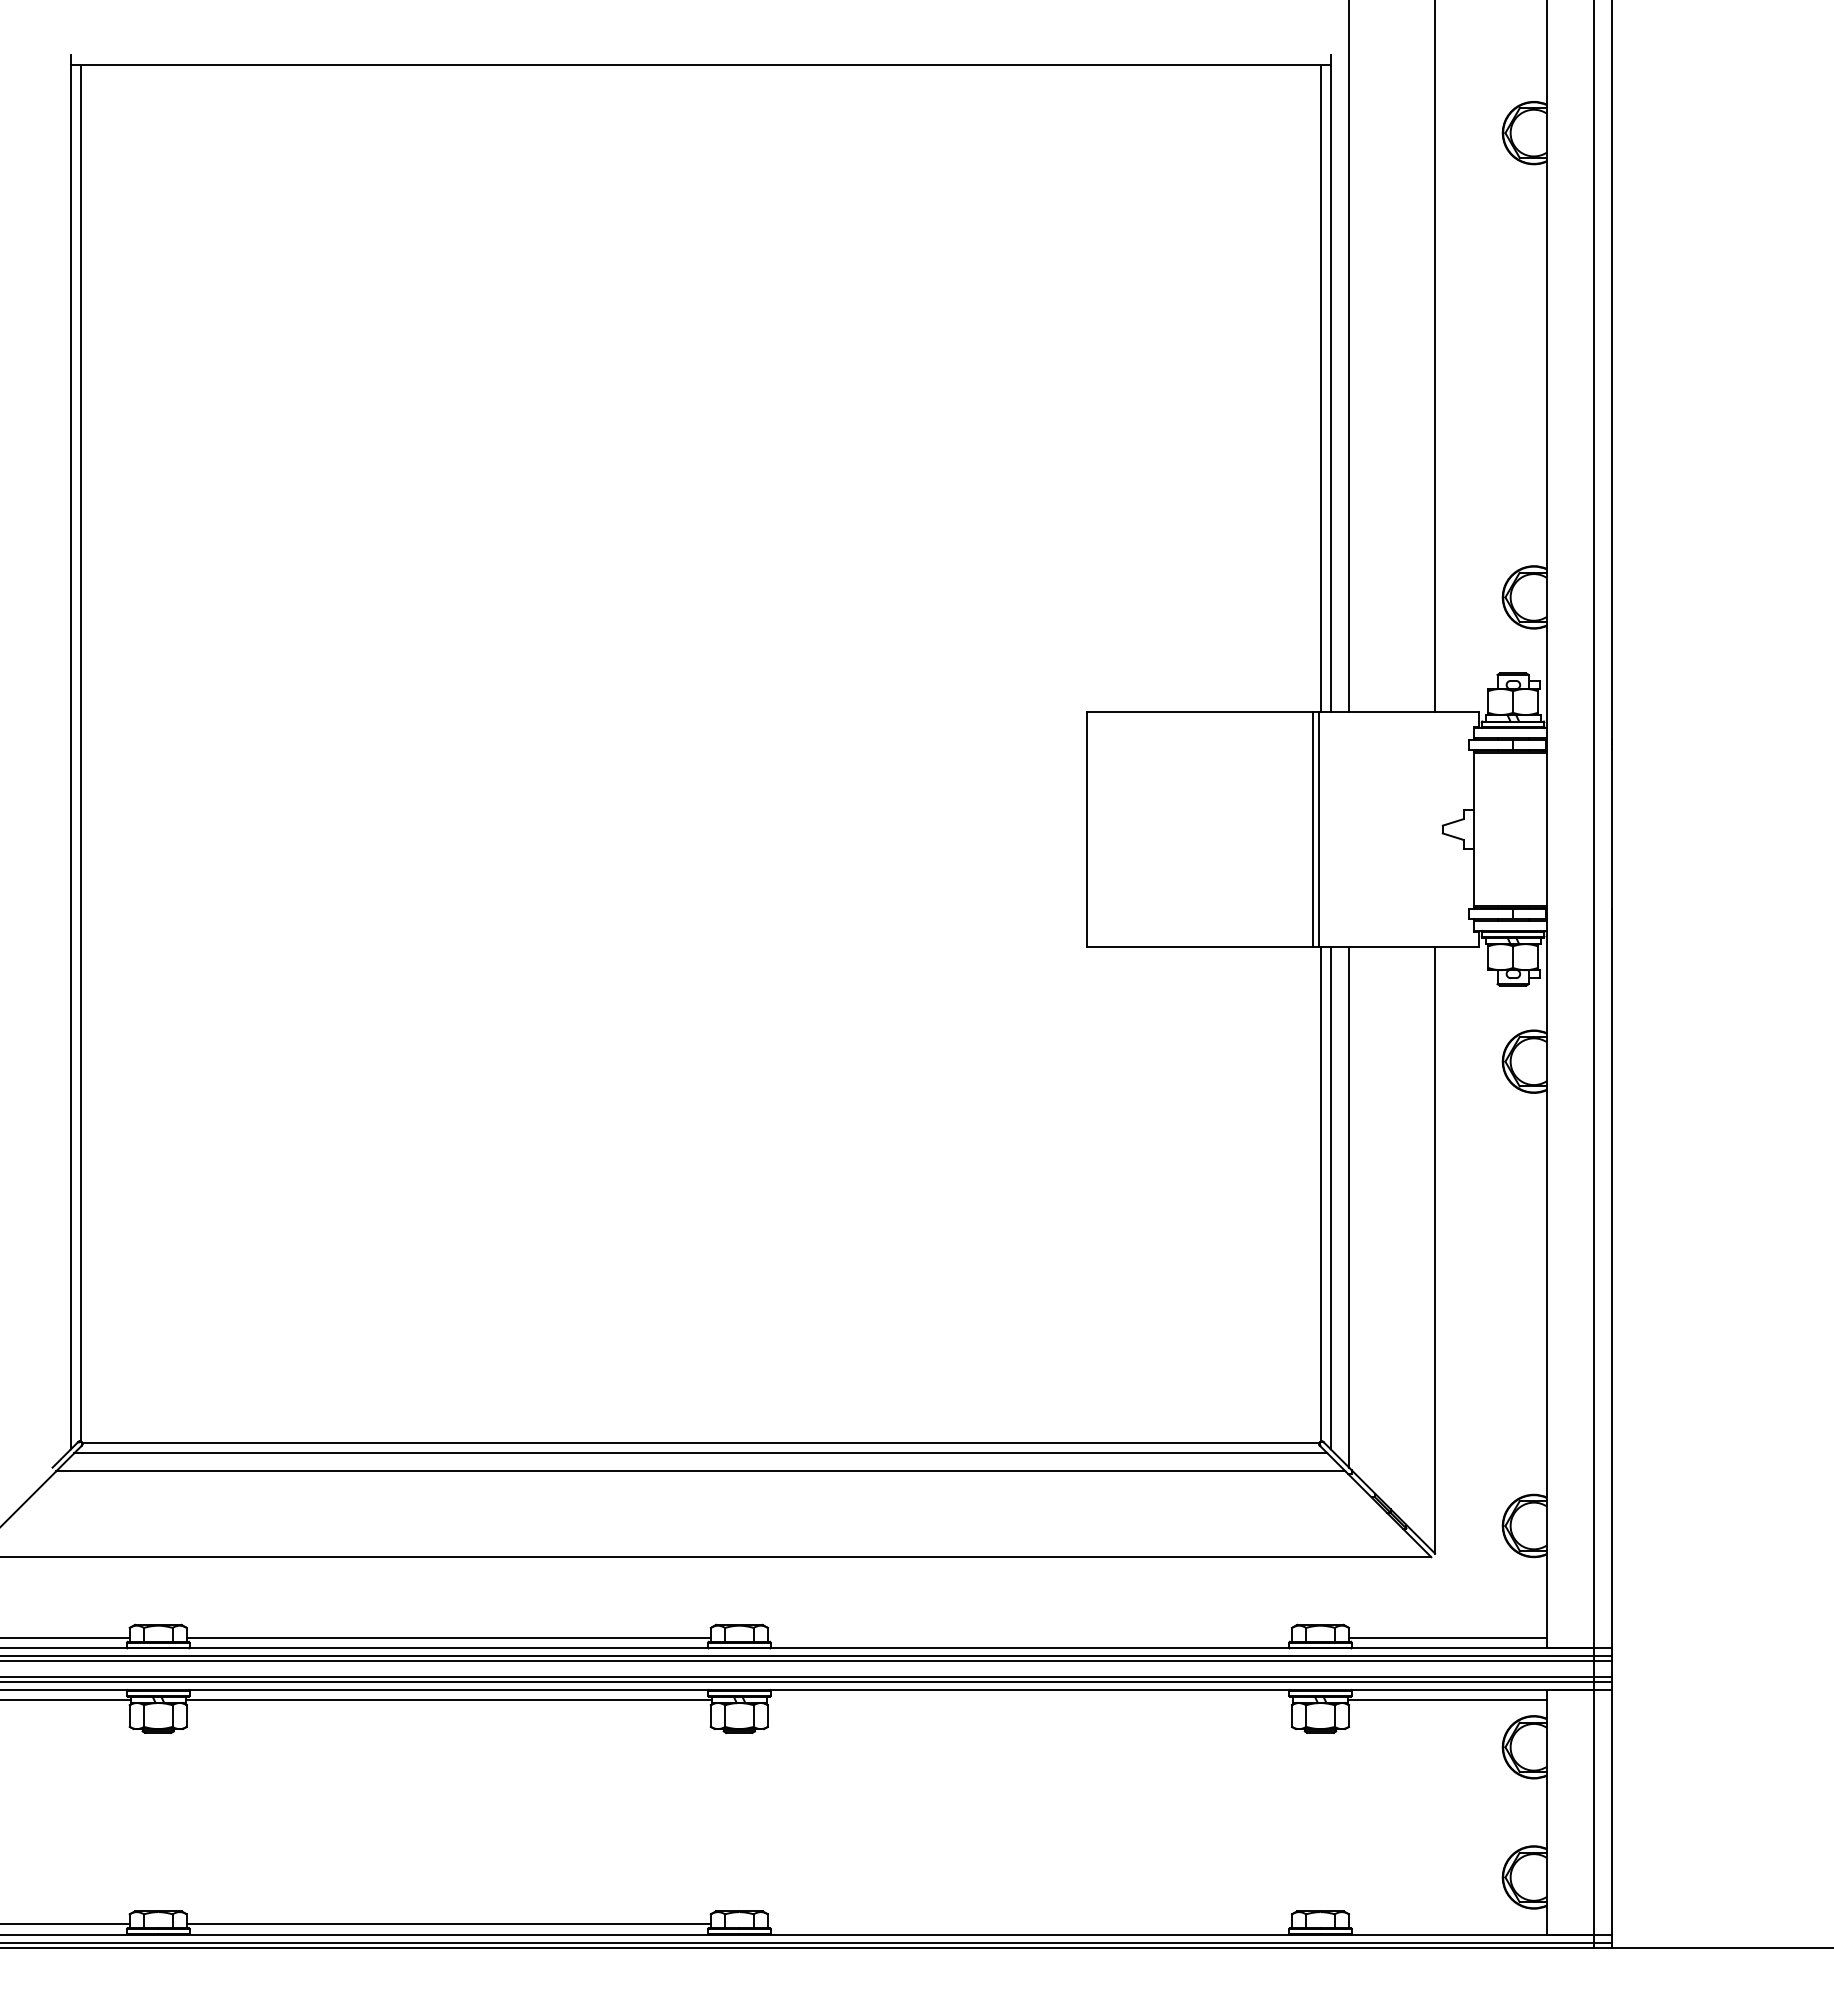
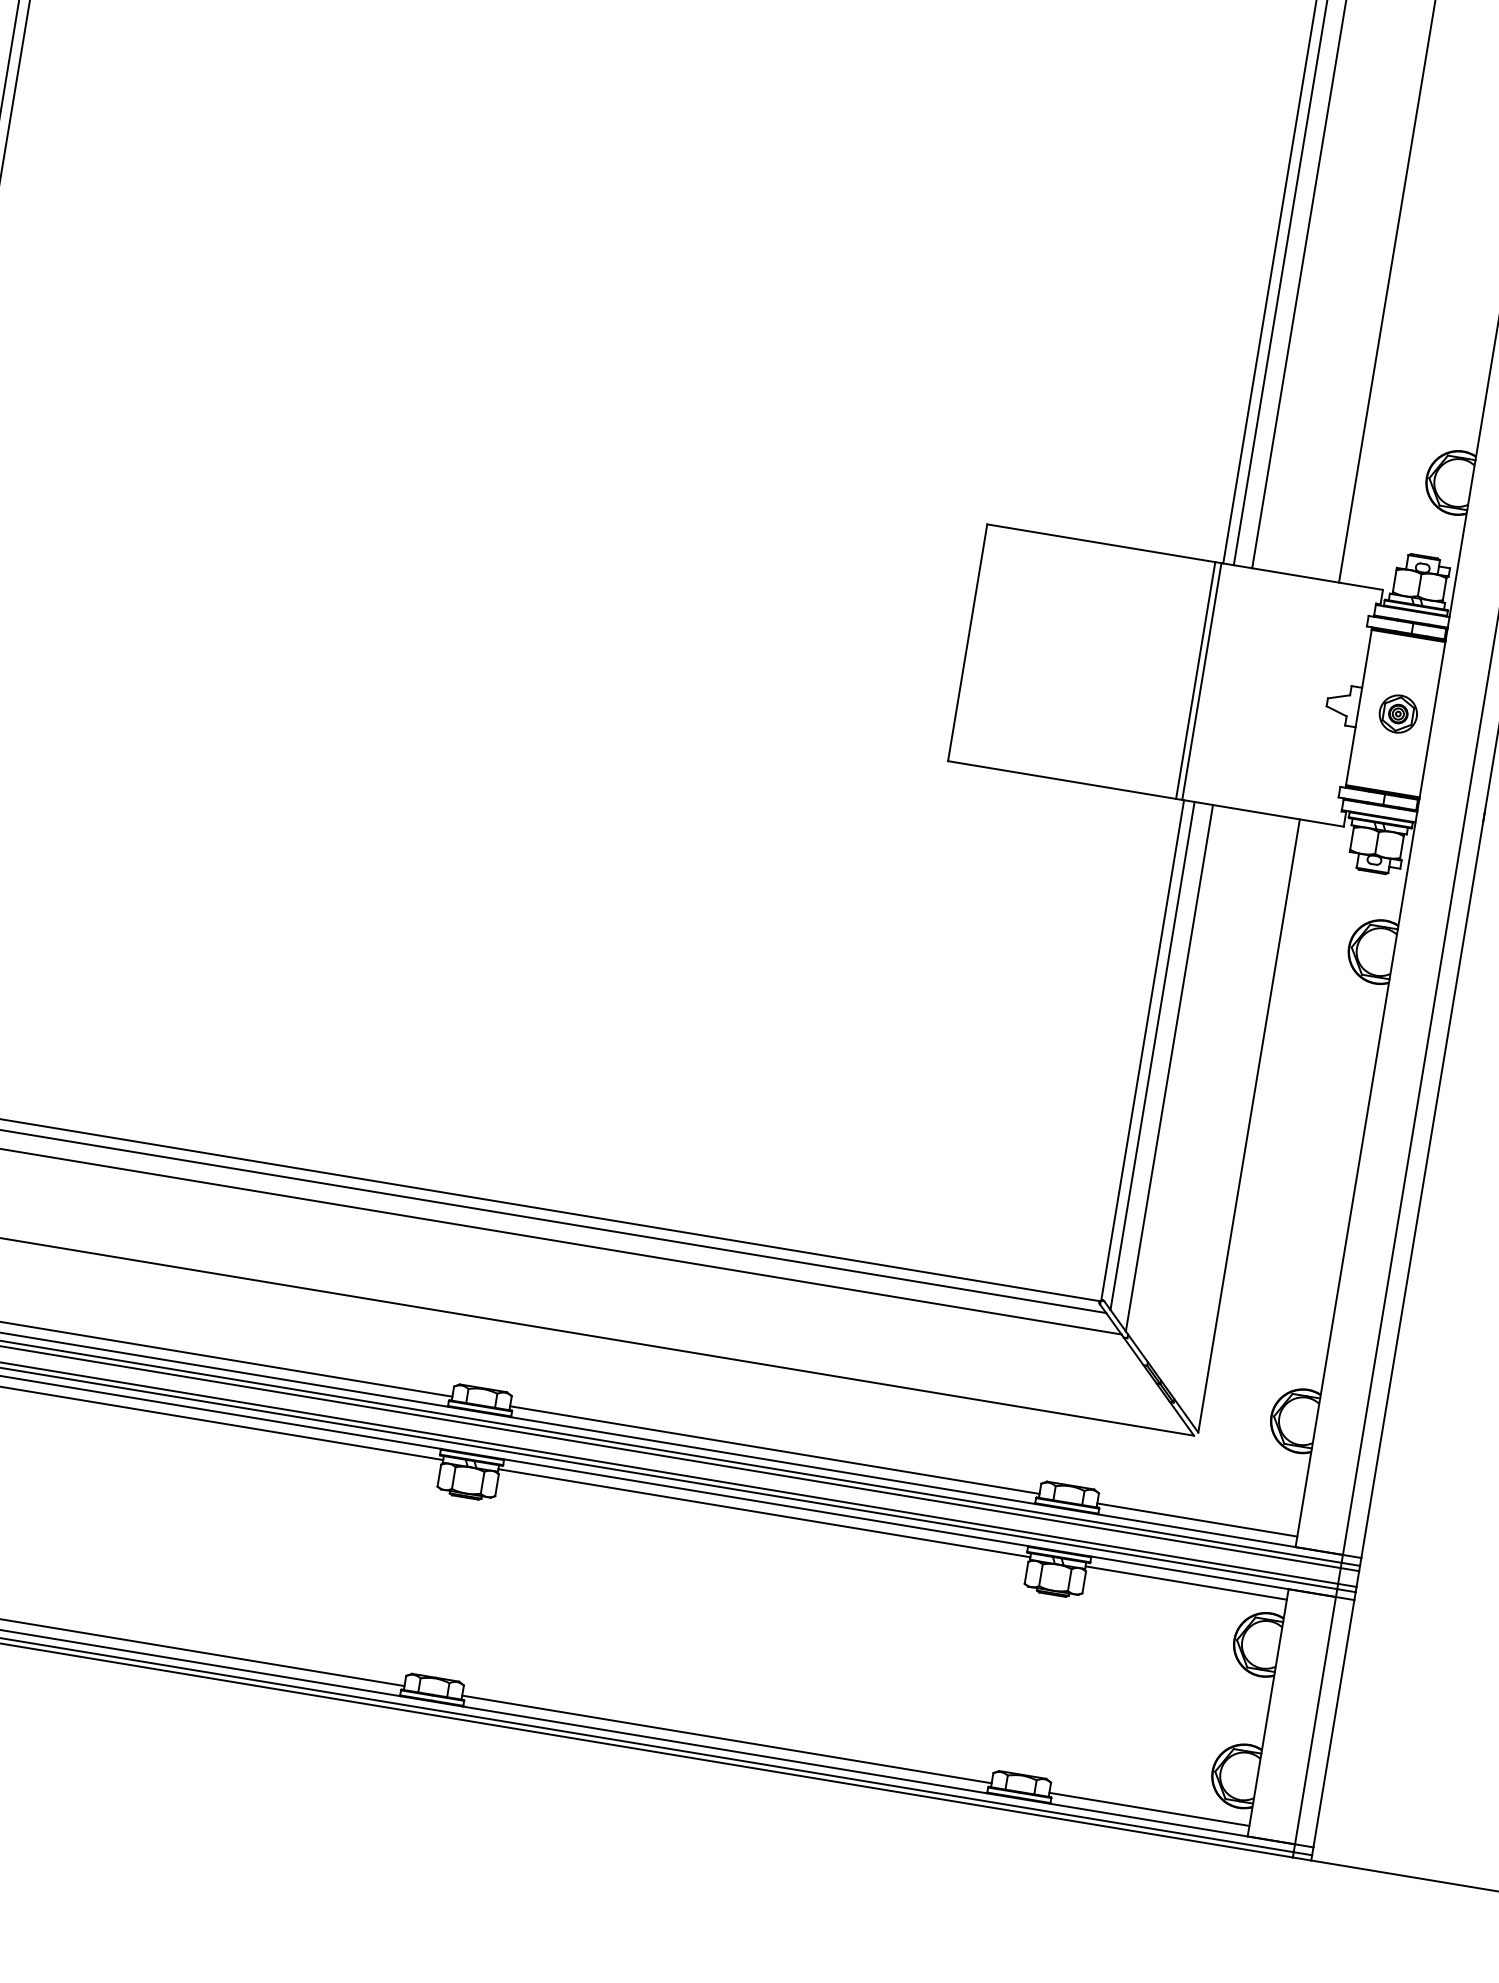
part: (1513, 829) -> (1398, 714), added
line: (1029, 1637) -> (774, 1449), added
line: (1029, 1700) -> (763, 1513), added
line: (1029, 1924) -> (726, 1739), added
line: (1448, 1924) -> (1149, 1809), added

